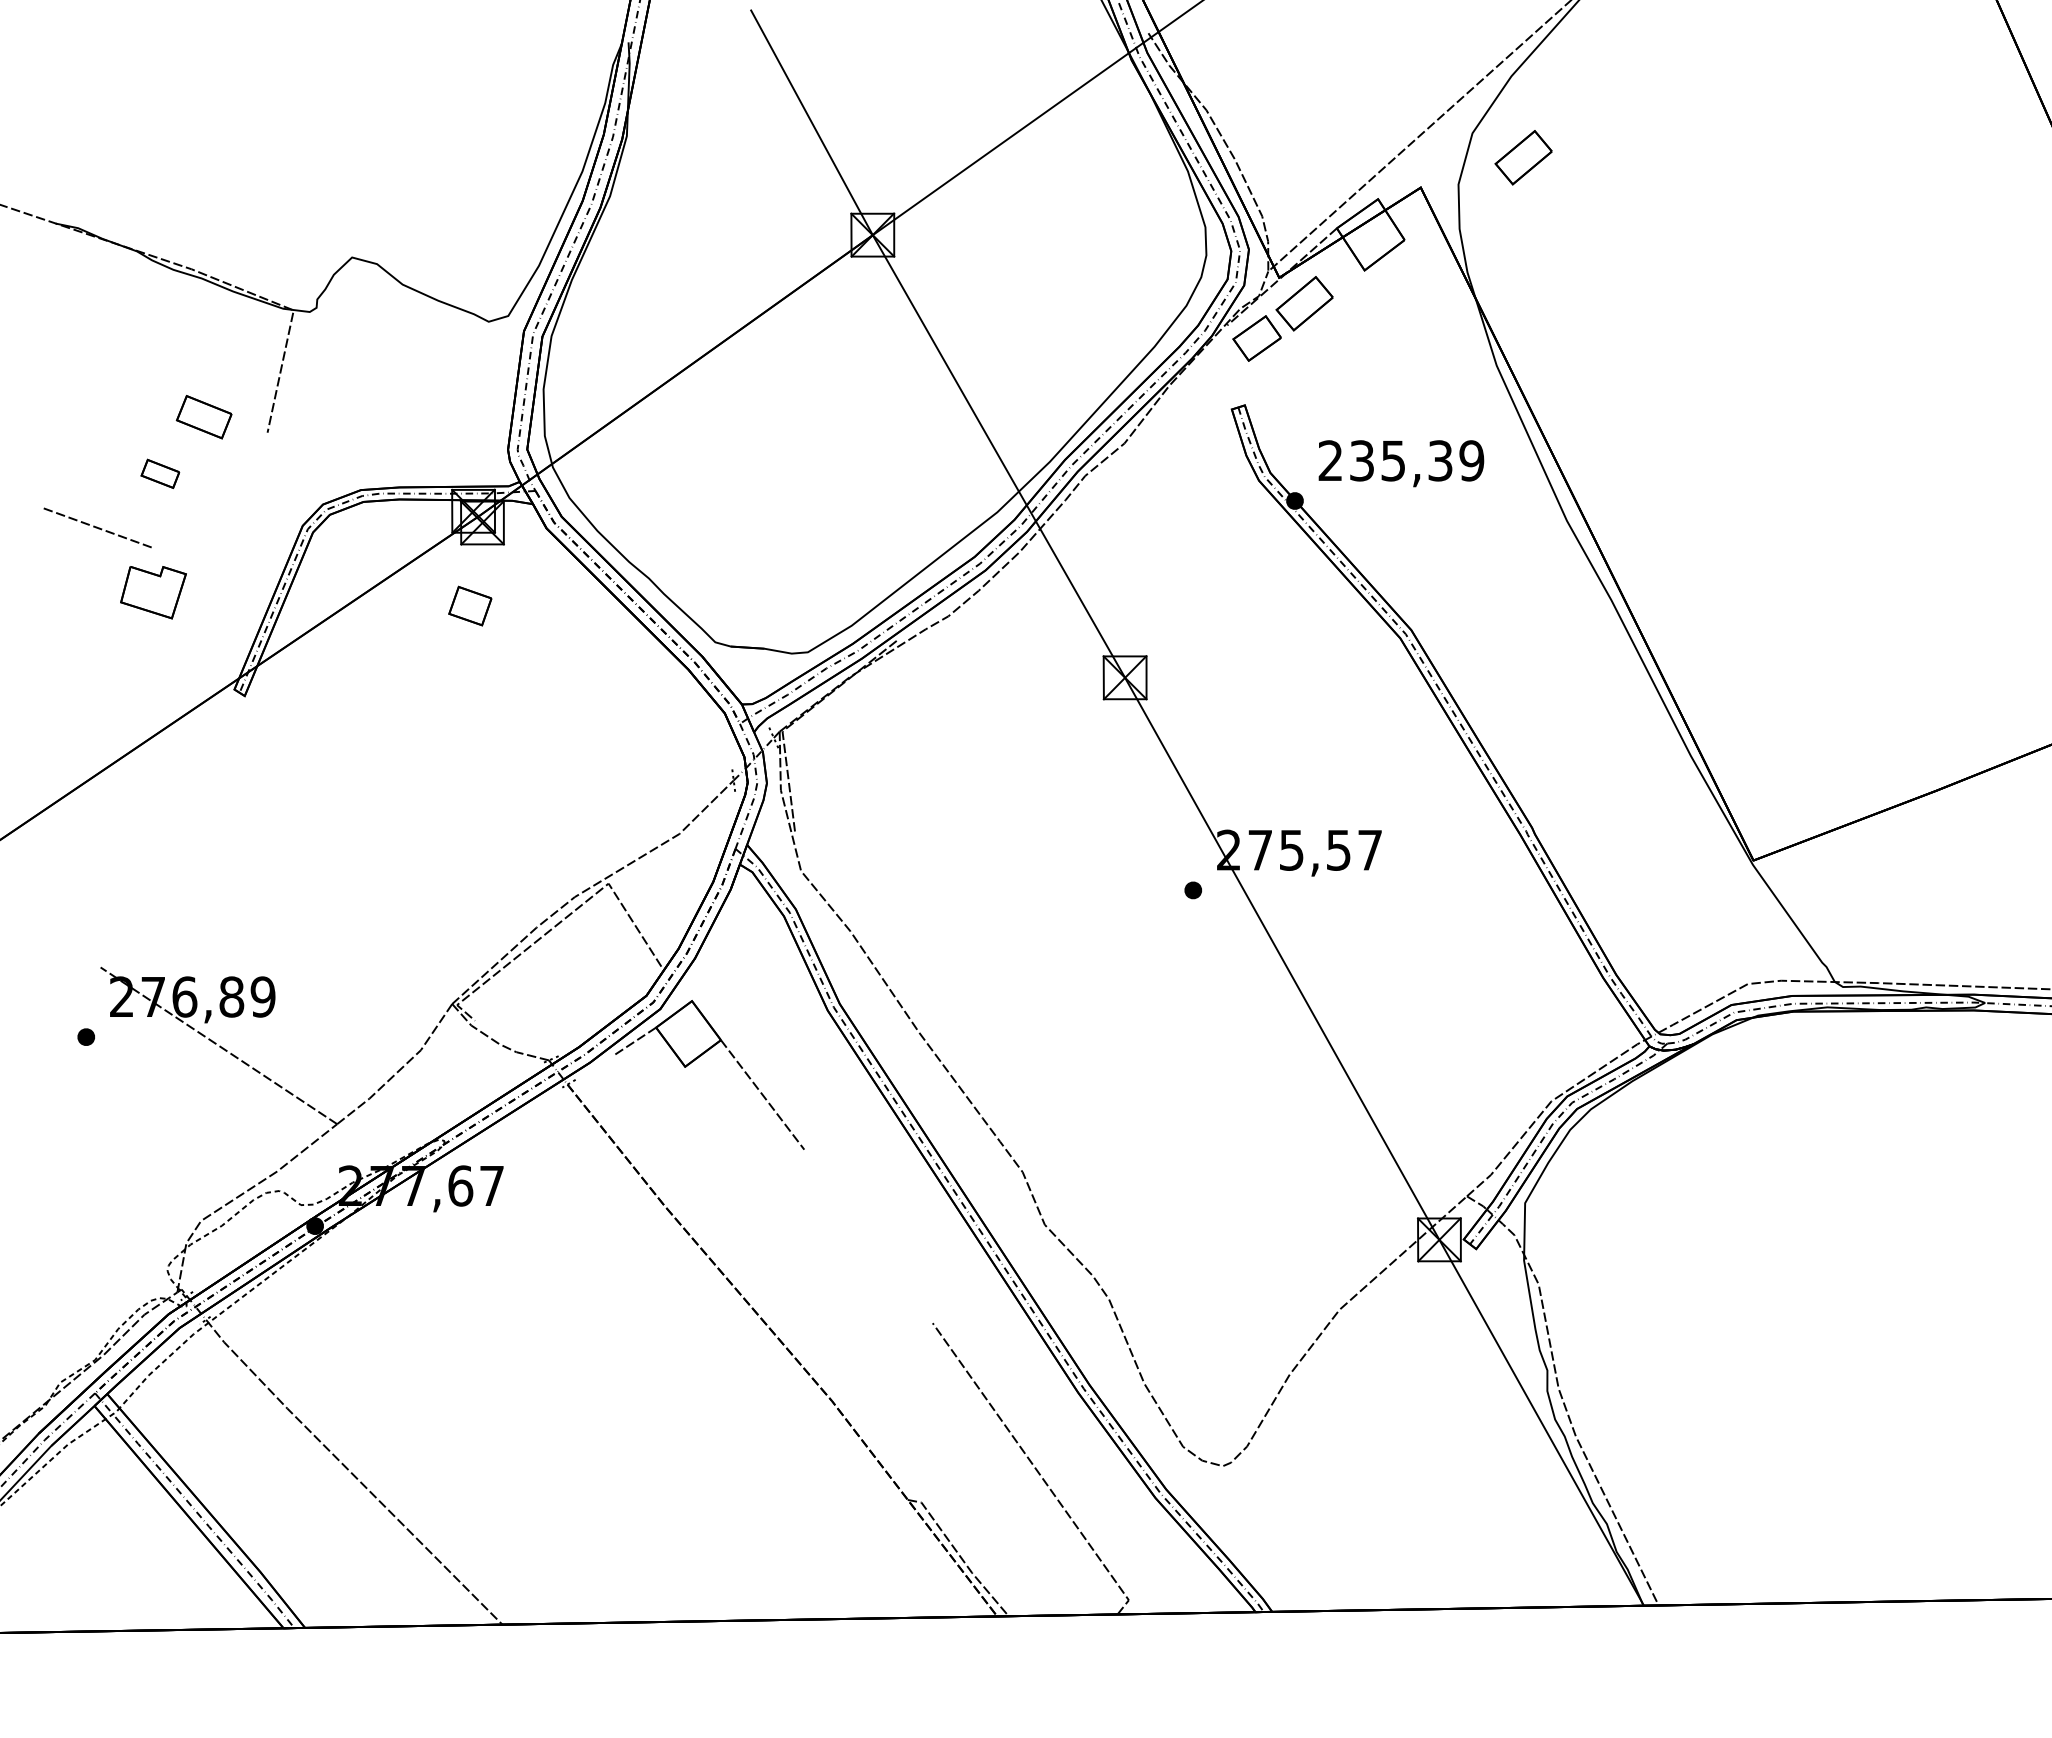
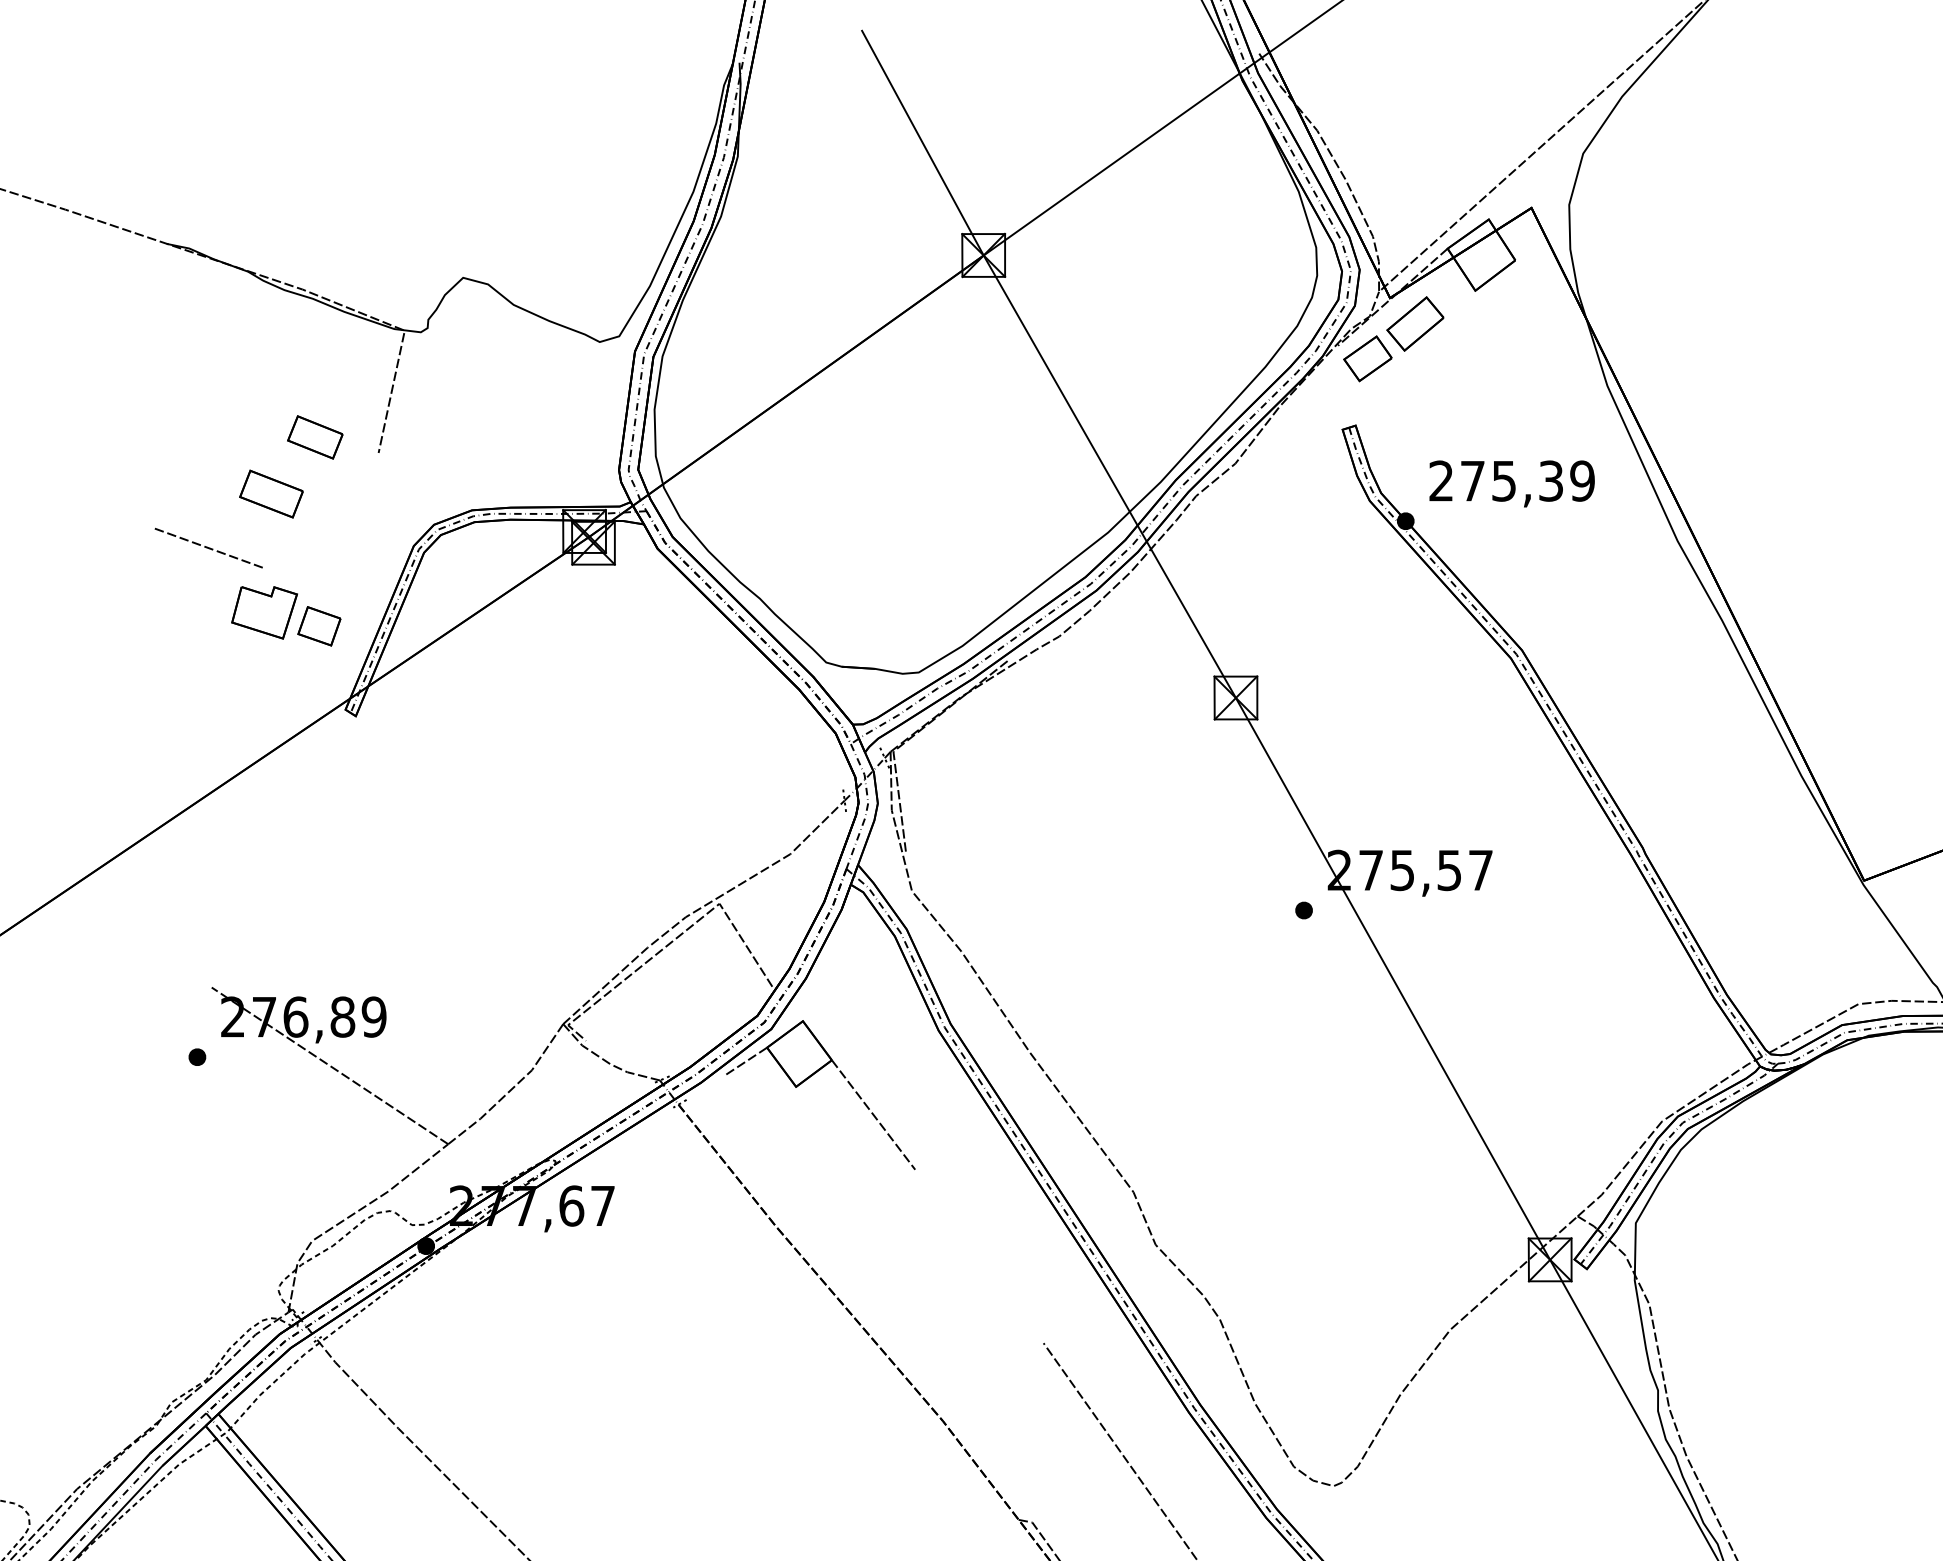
part: (1523, 157) -> (1634, 177), removed
text: (1361, 460) -> (1472, 480), 235,39 -> 275,39
part: (160, 473) -> (271, 493), size x1.67
part: (470, 605) -> (319, 625), moved

